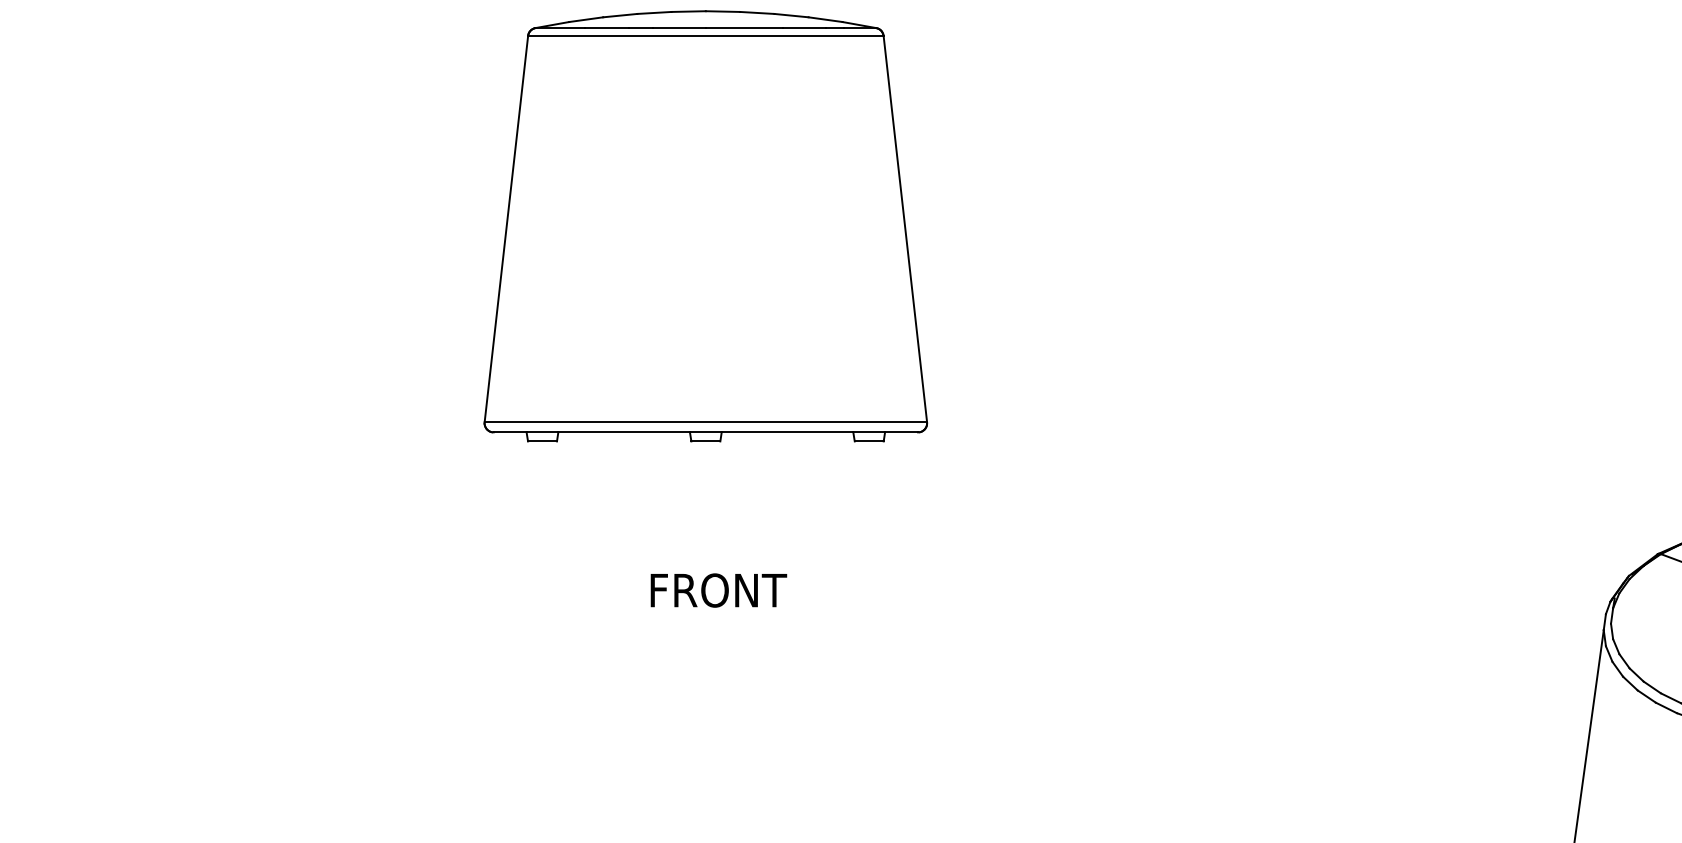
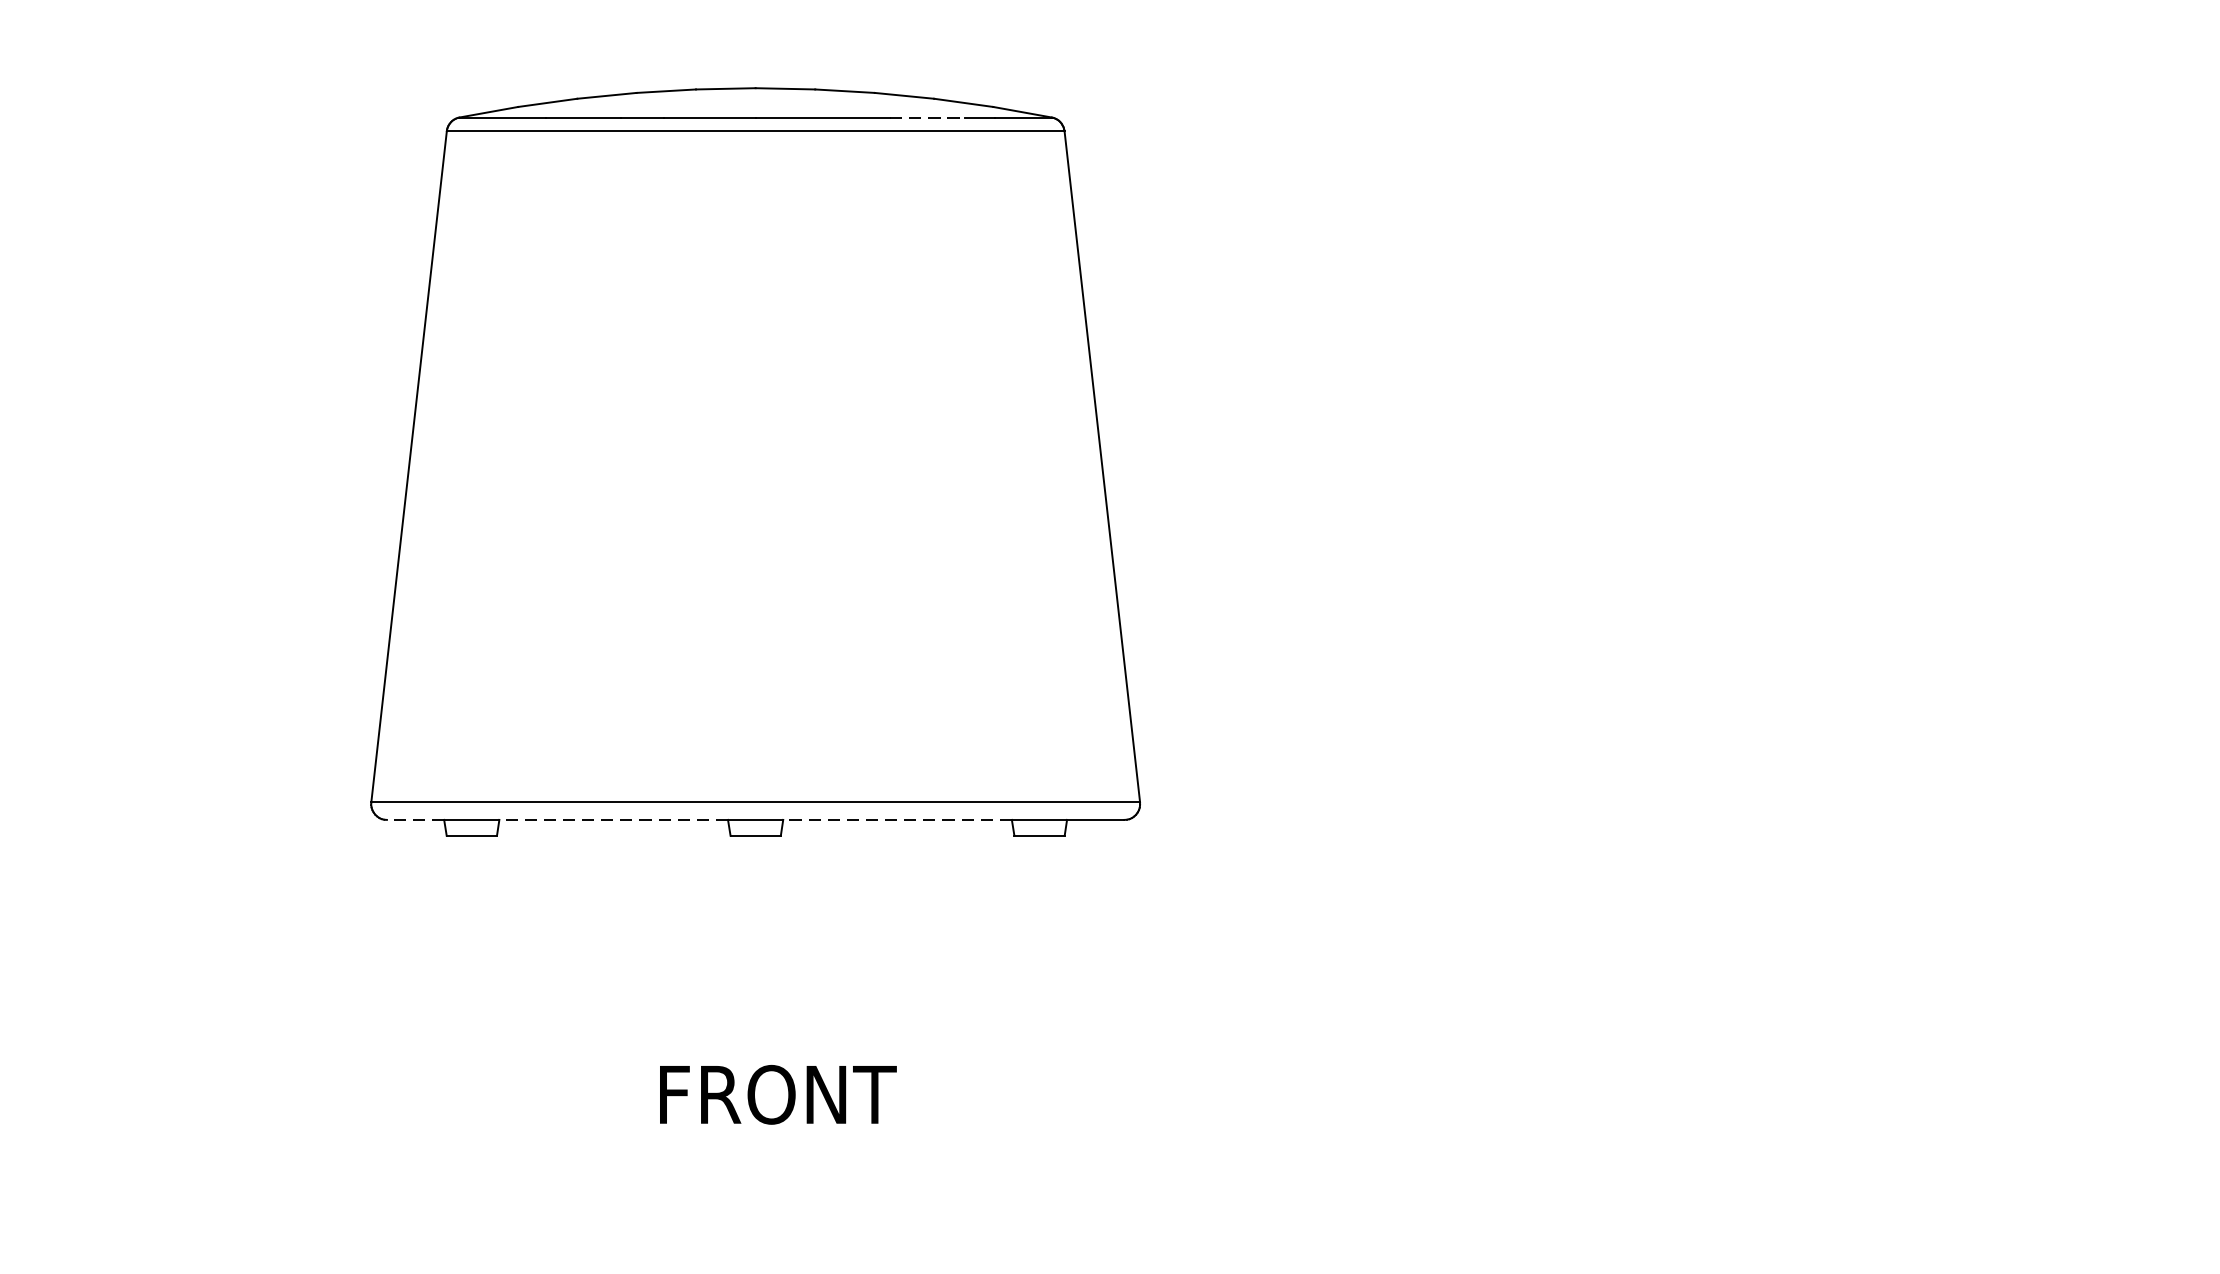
line: (804, 28) -> (927, 118), solid -> dashed
line: (509, 432) -> (414, 820), solid -> dashed
line: (624, 432) -> (614, 820), solid -> dashed
line: (787, 432) -> (897, 820), solid -> dashed

